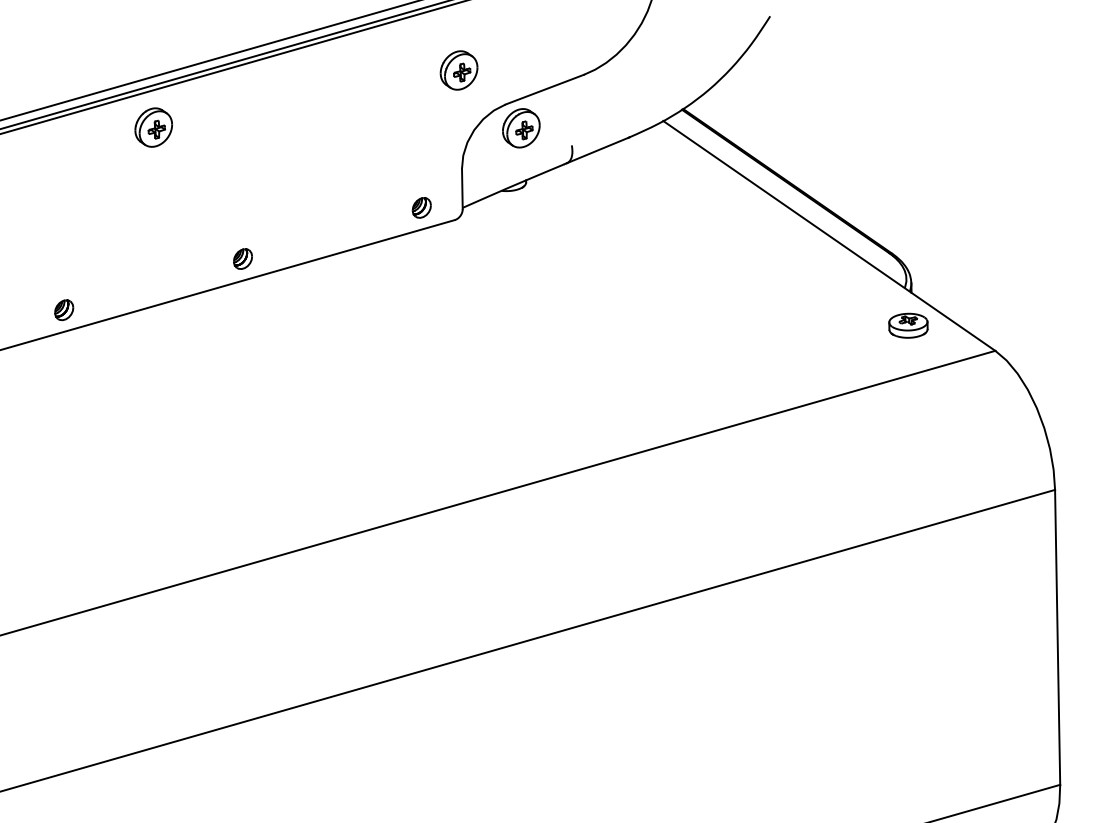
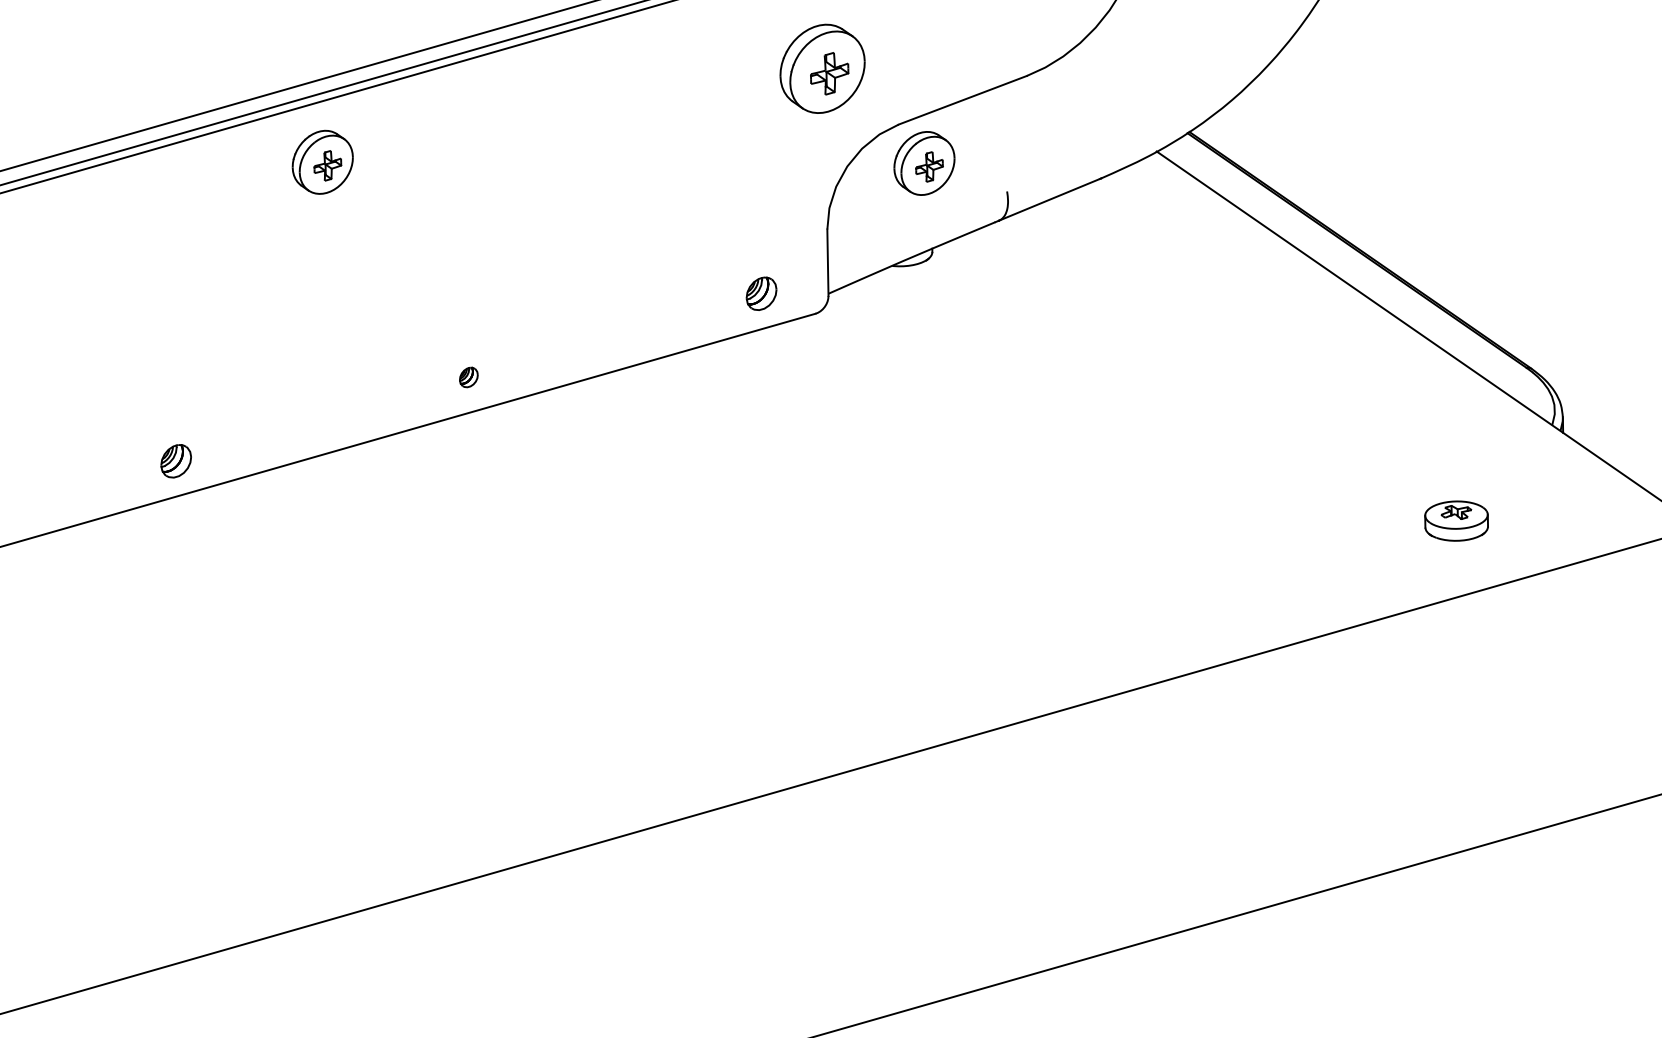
part: (458, 70) -> (821, 68), size x1.4
part: (242, 258) -> (468, 376), size x0.6
part: (908, 325) -> (1456, 520), moved

